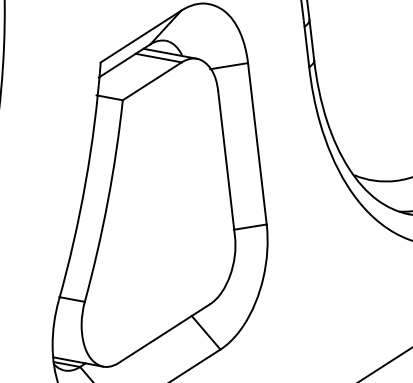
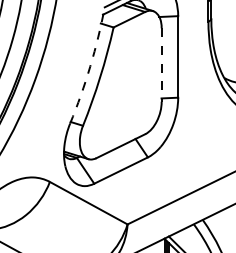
line: (226, 164) -> (161, 65), solid -> dashed
arc: (86, 182) -> (90, 66), solid -> dashed

